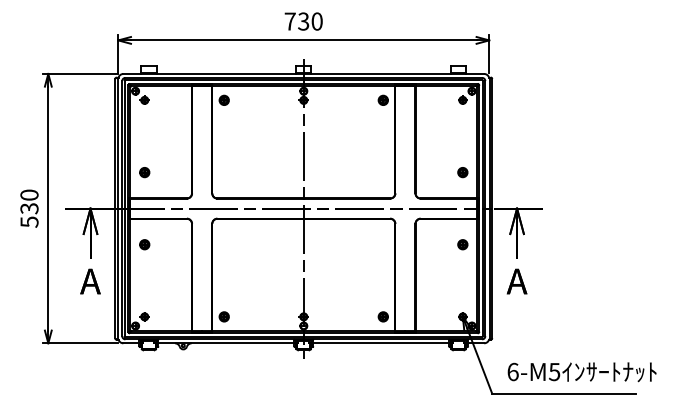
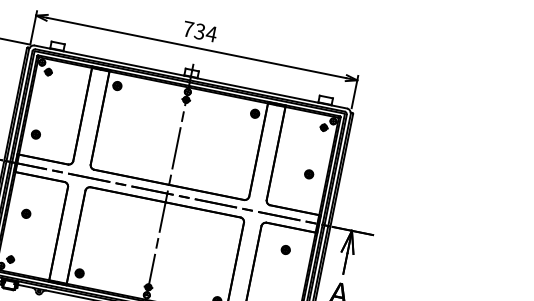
text: (317, 21) -> (211, 34), 730 -> 734
part: (462, 172) -> (308, 174), moved
part: (144, 244) -> (26, 213), moved
part: (462, 244) -> (285, 249), moved

